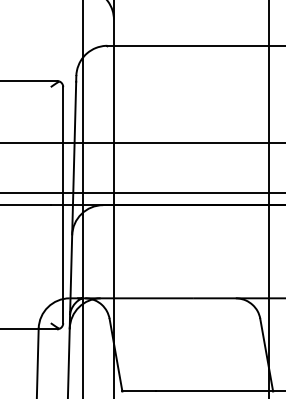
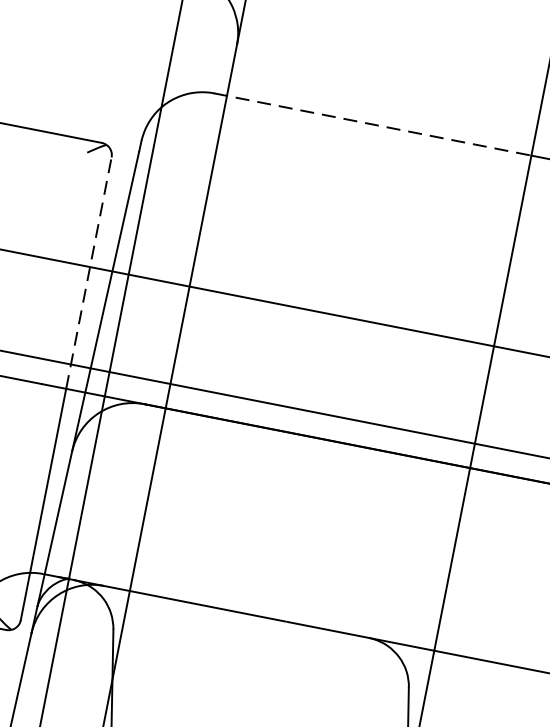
line: (188, 45) -> (373, 123), solid -> dashed
line: (63, 145) -> (89, 271), solid -> dashed

